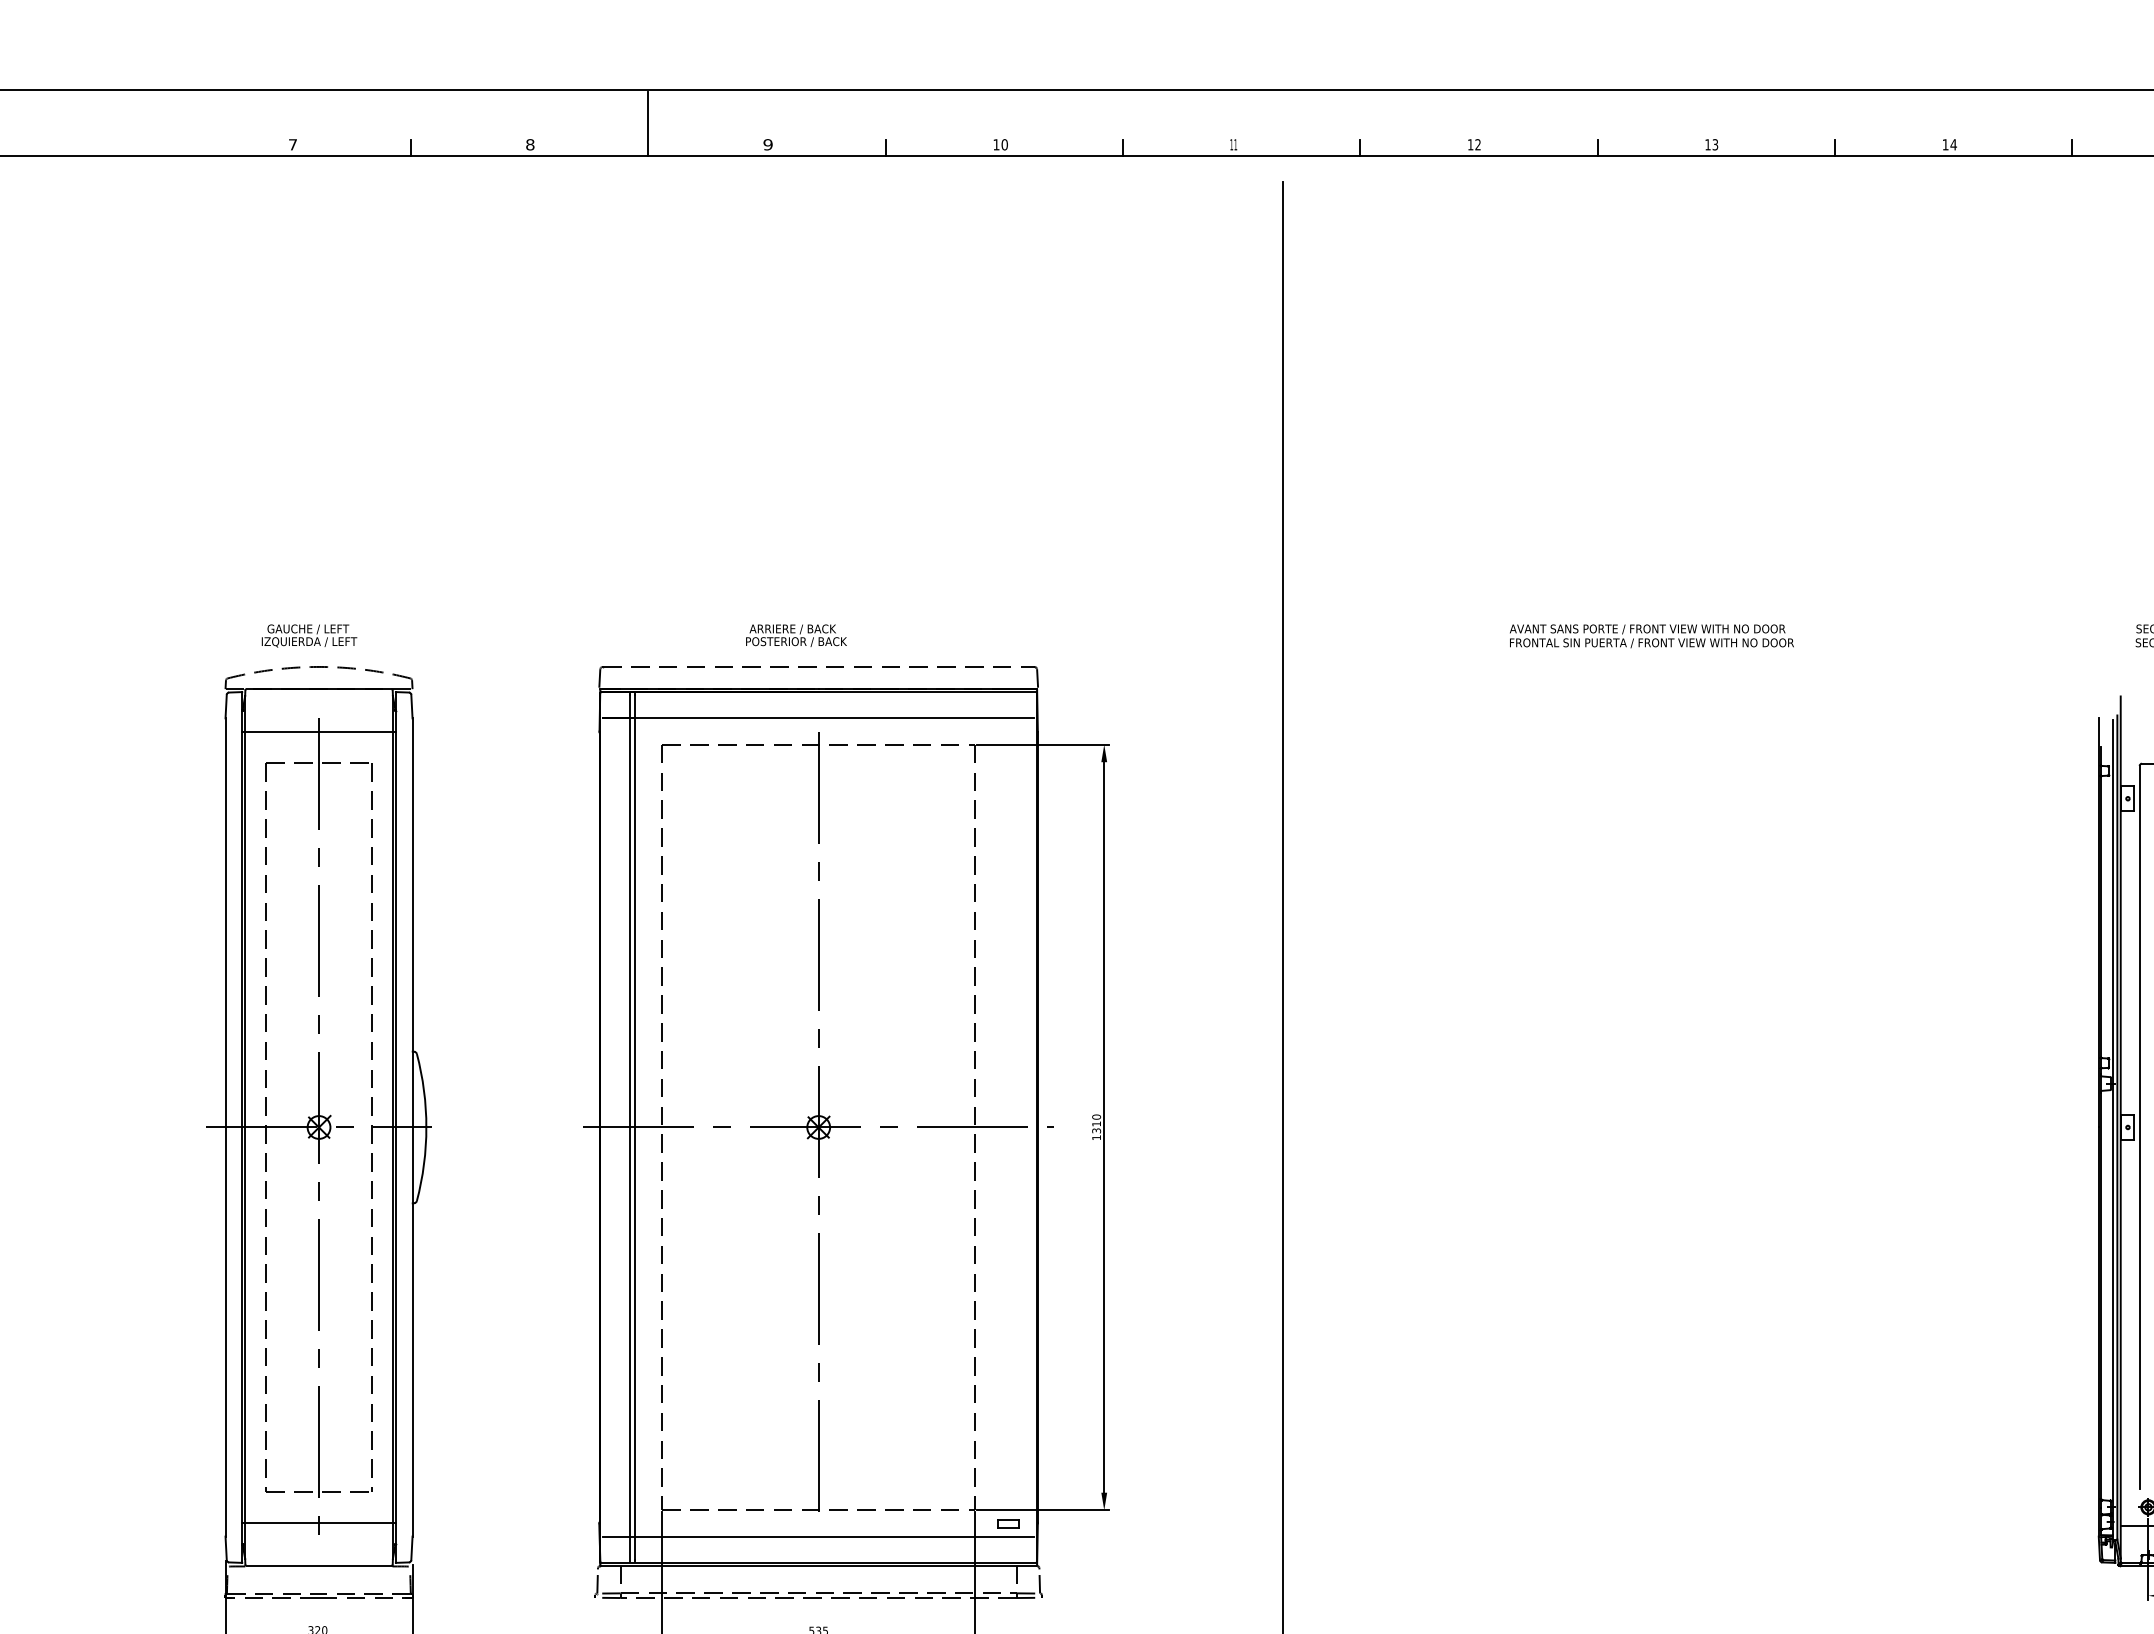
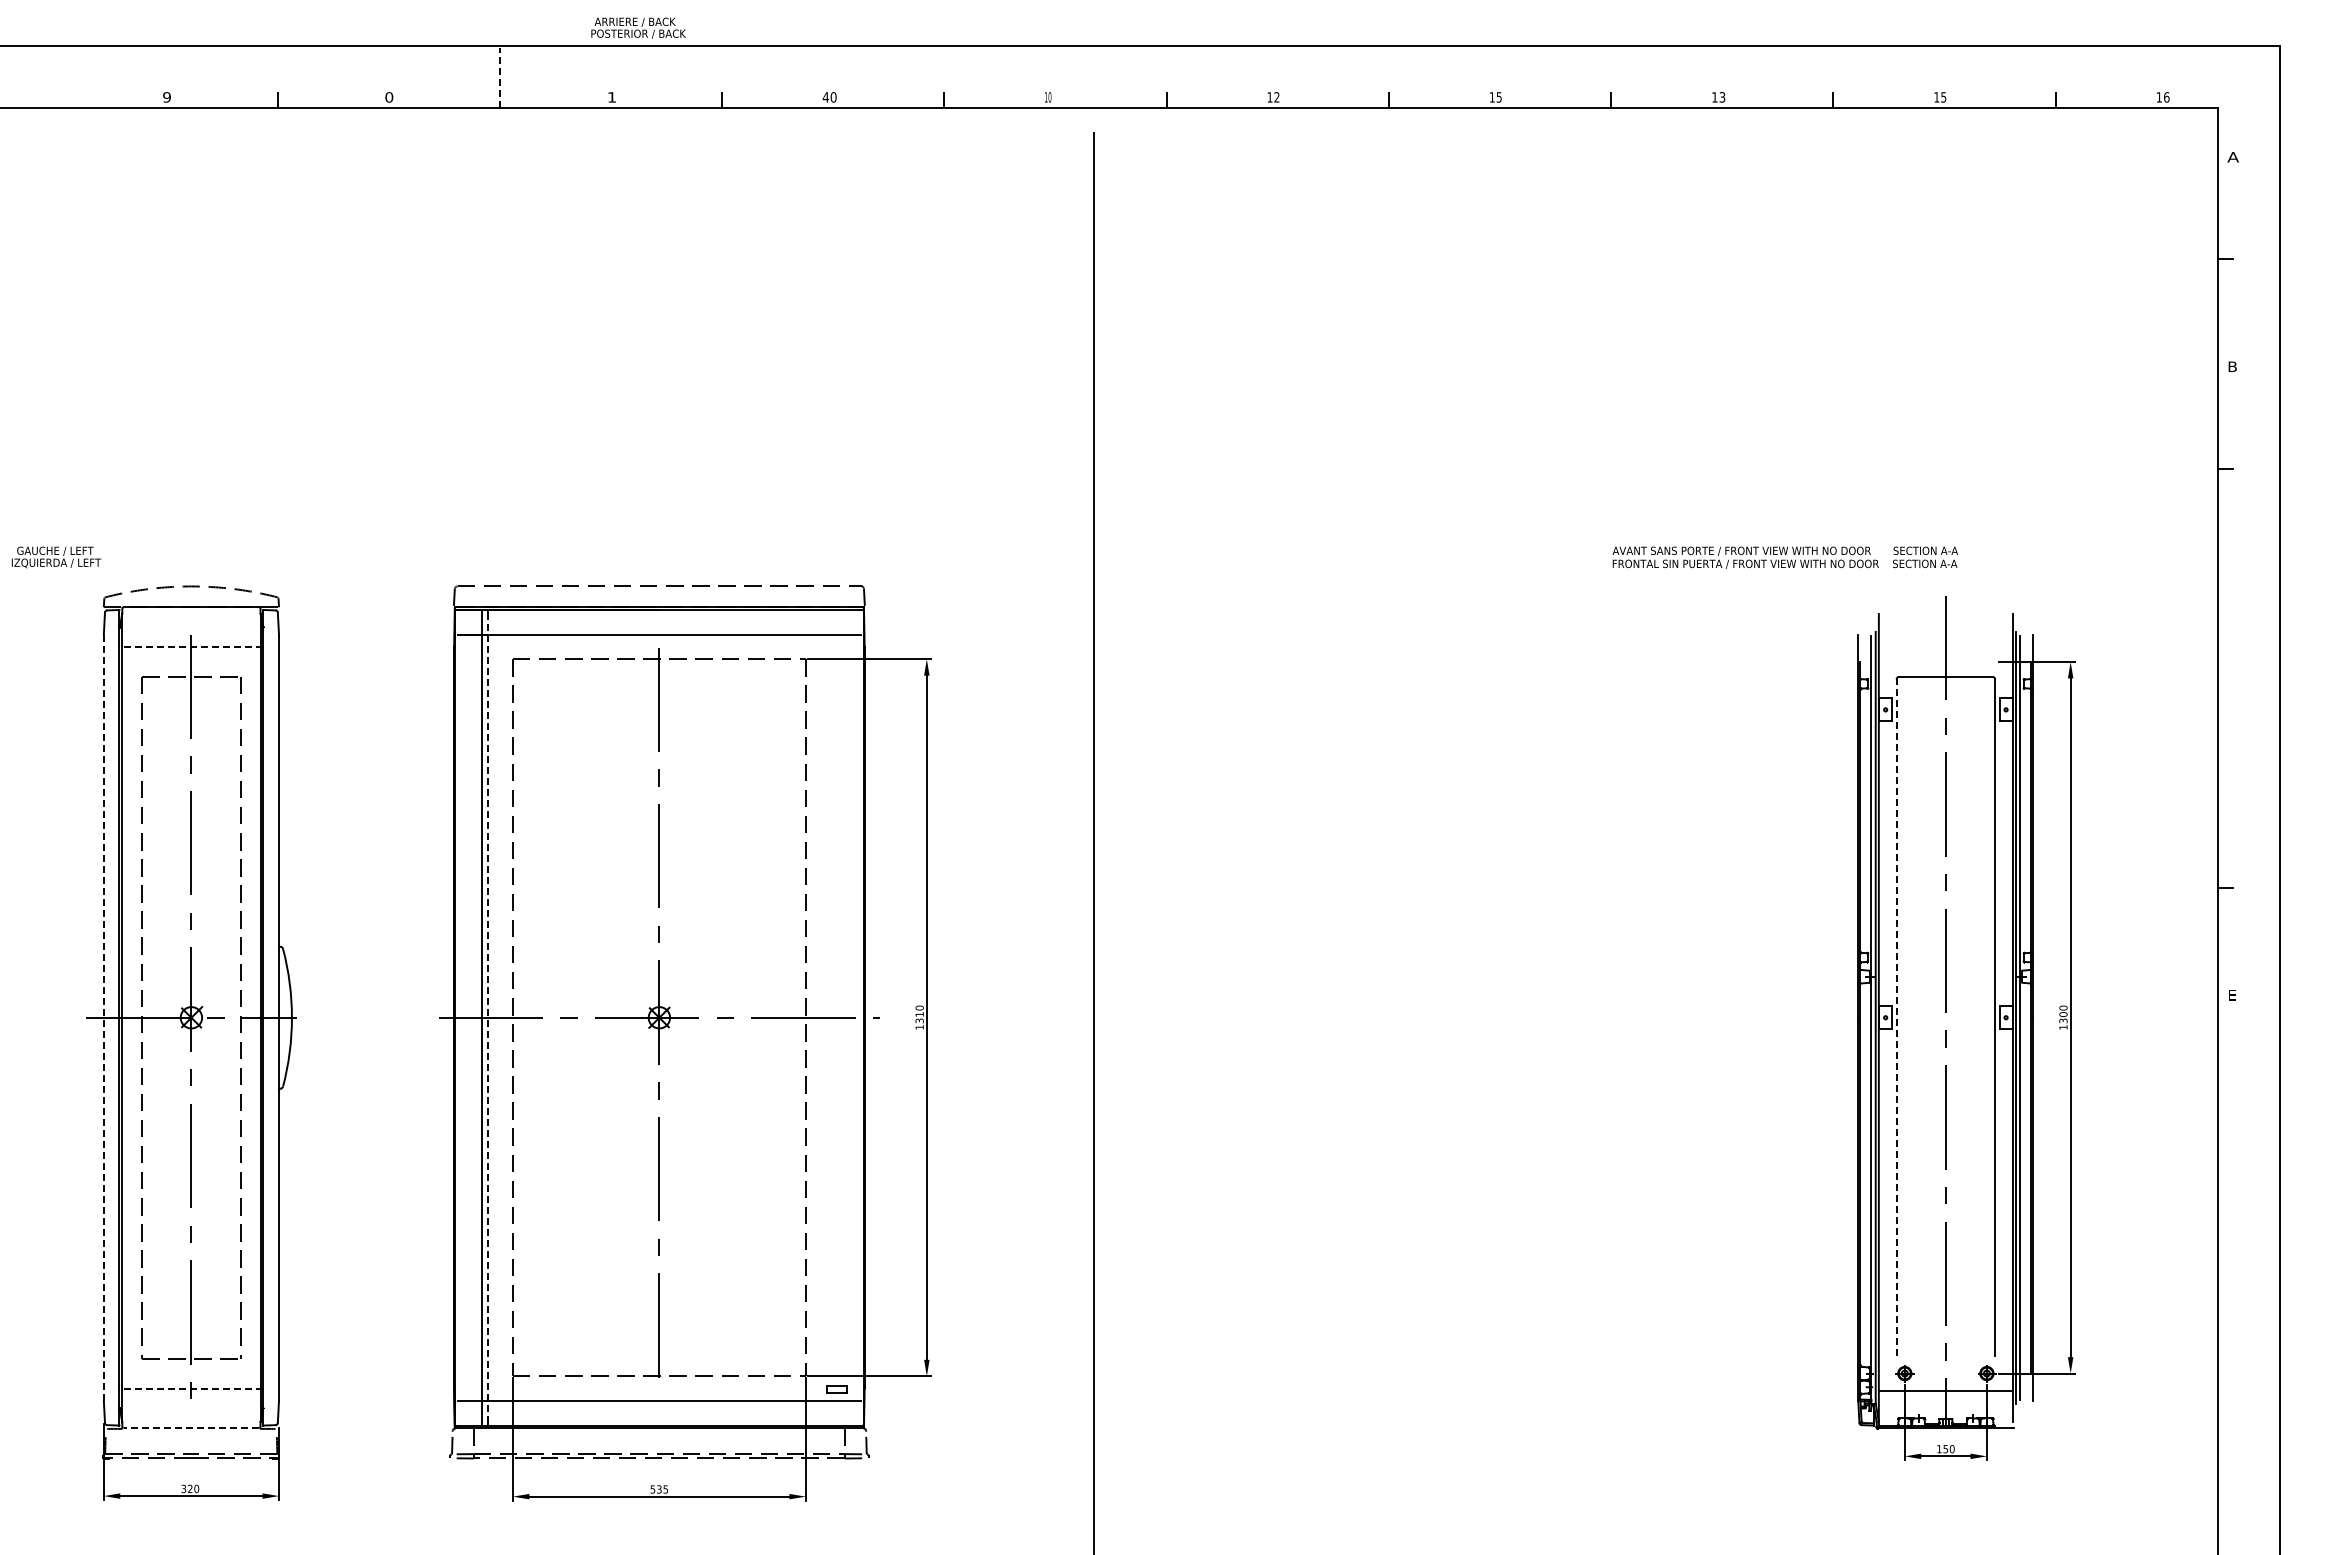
line: (647, 123) -> (499, 77), solid -> dashed
text: (1715, 143) -> (1499, 96), 13 -> 15
text: (292, 144) -> (166, 97), 7 -> 9
text: (530, 144) -> (389, 97), 8 -> 0
text: (767, 144) -> (611, 97), 9 -> 1
text: (996, 144) -> (825, 97), 10 -> 40
text: (1235, 144) -> (1049, 97), 11 -> 10
text: (1953, 144) -> (1722, 97), 14 -> 13
text: (796, 634) -> (638, 27), moved
text: (309, 636) -> (56, 557), moved
text: (1651, 636) -> (1745, 557), moved
line: (319, 731) -> (191, 646), solid -> dashed
line: (635, 1127) -> (487, 1017), solid -> dashed
line: (2139, 1127) -> (1896, 1017), solid -> dashed
line: (225, 1128) -> (103, 1018), solid -> dashed
line: (319, 1523) -> (191, 1388), solid -> dashed
line: (319, 1566) -> (191, 1428), solid -> dashed

